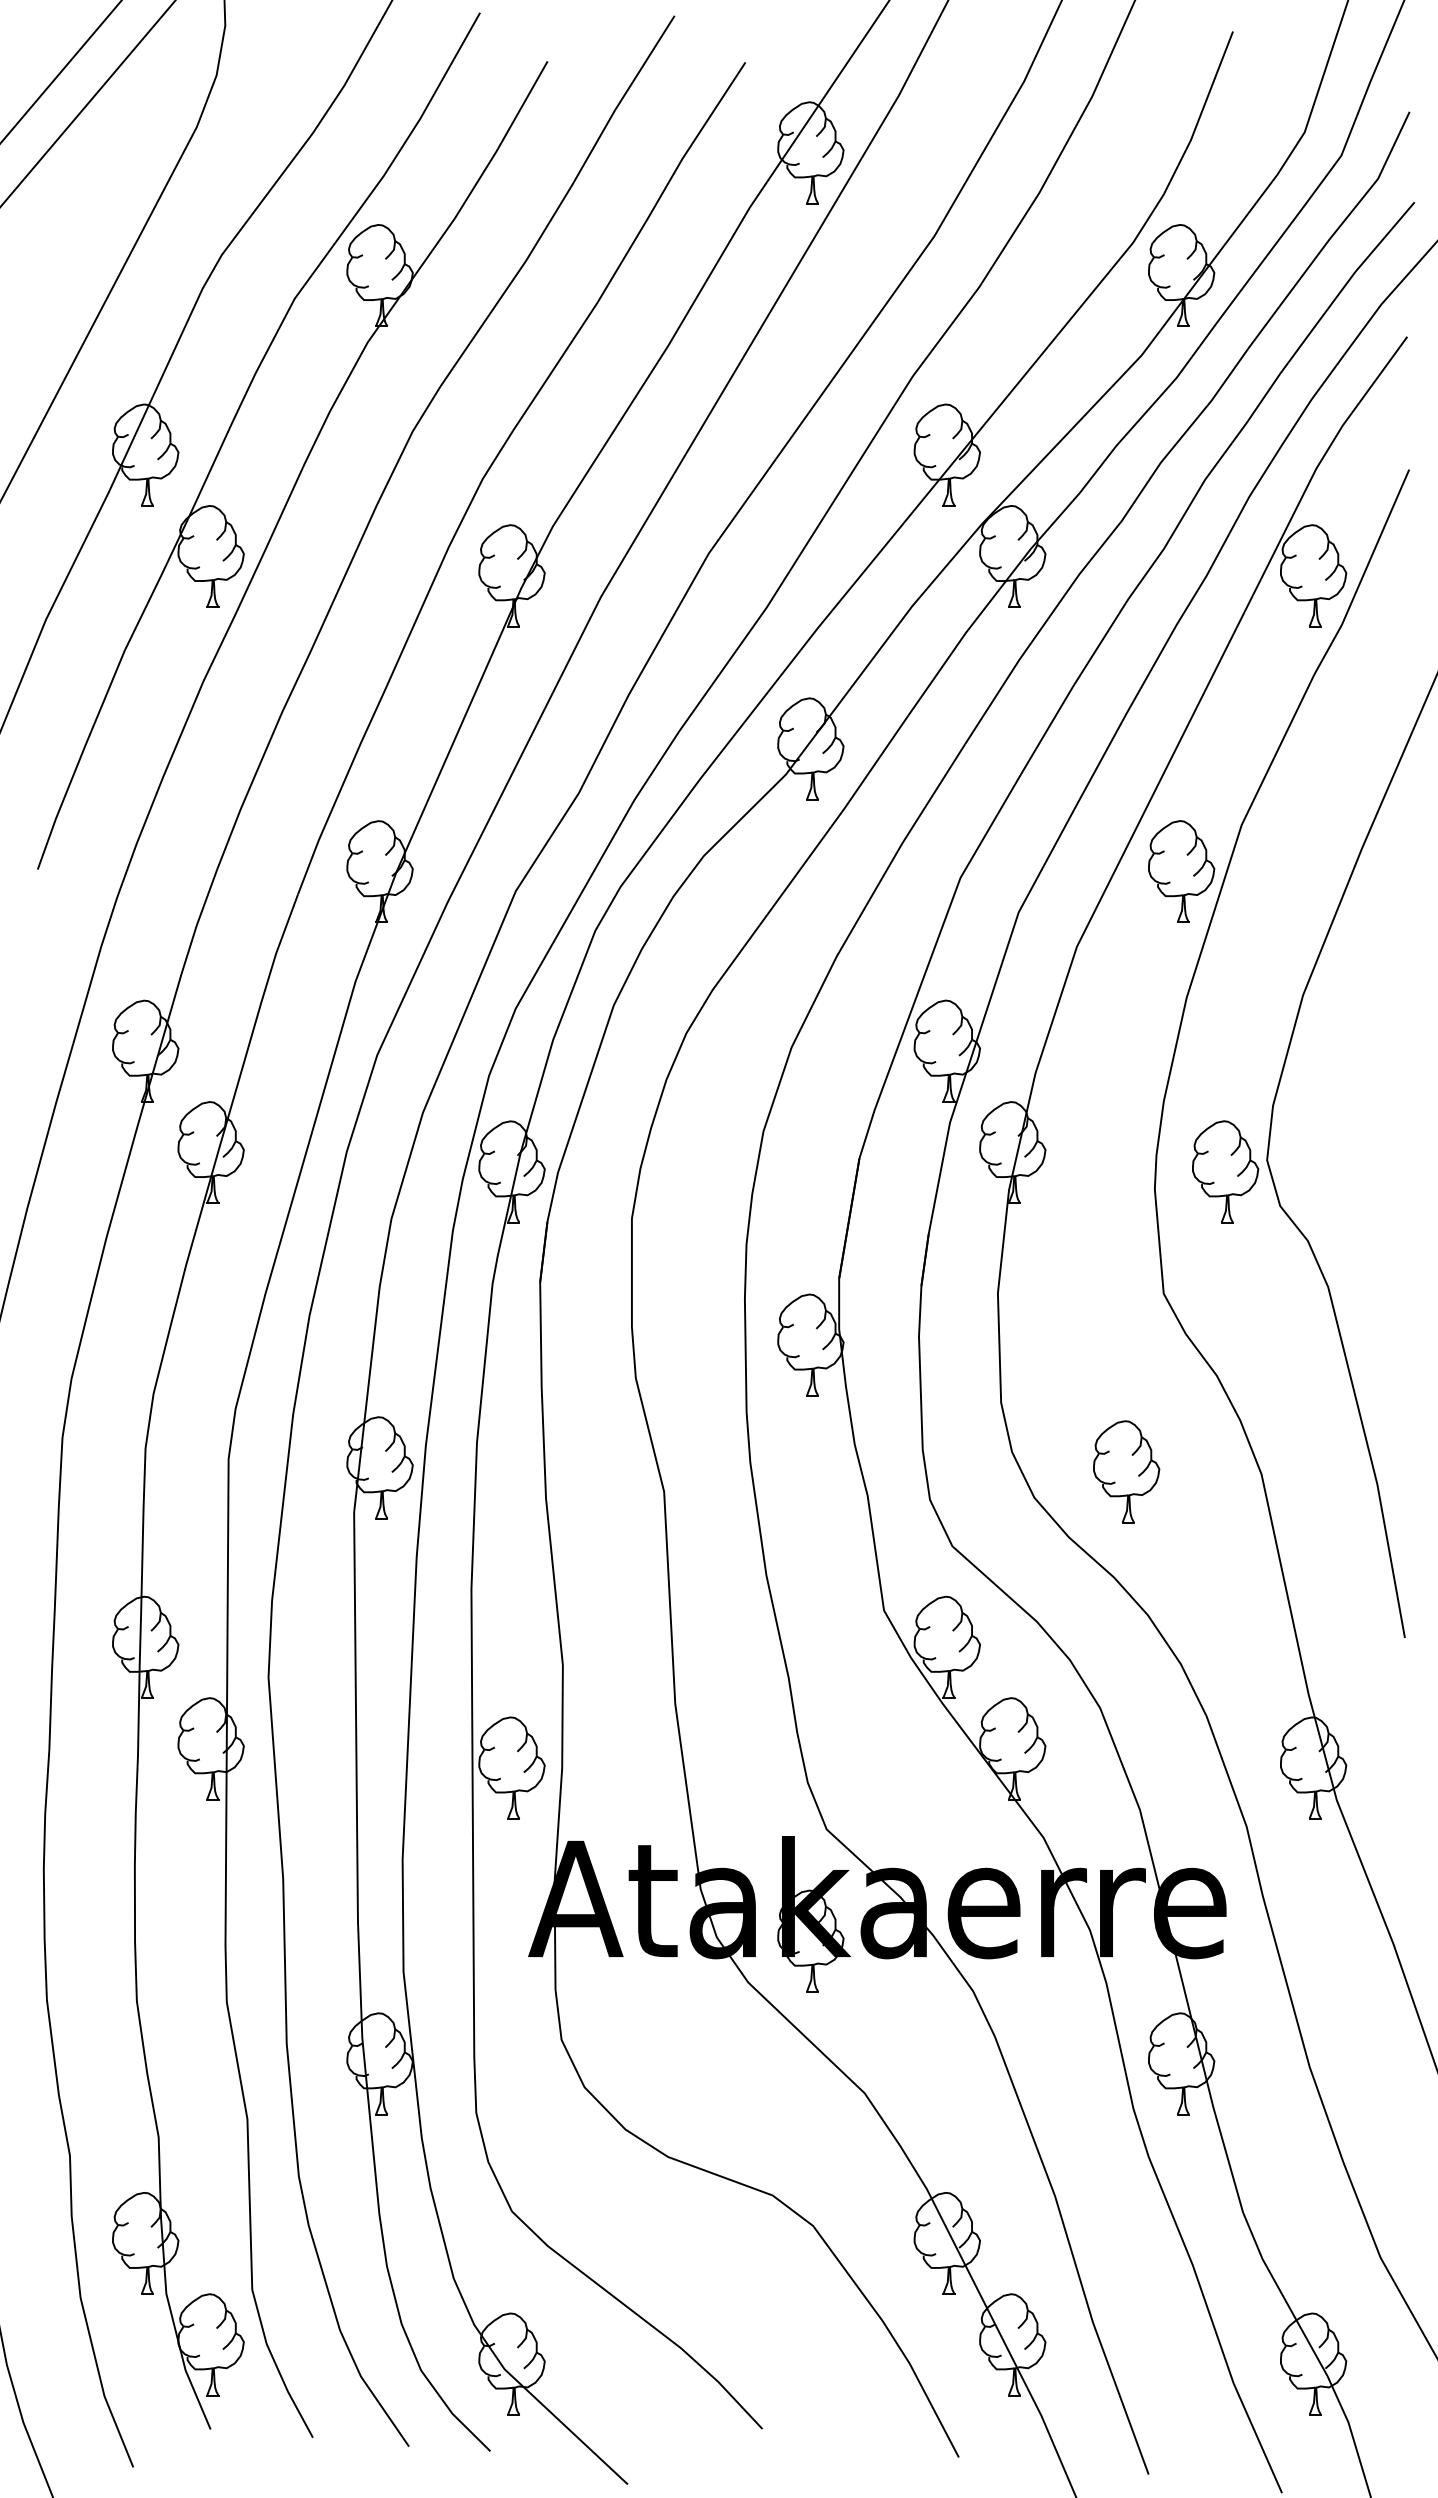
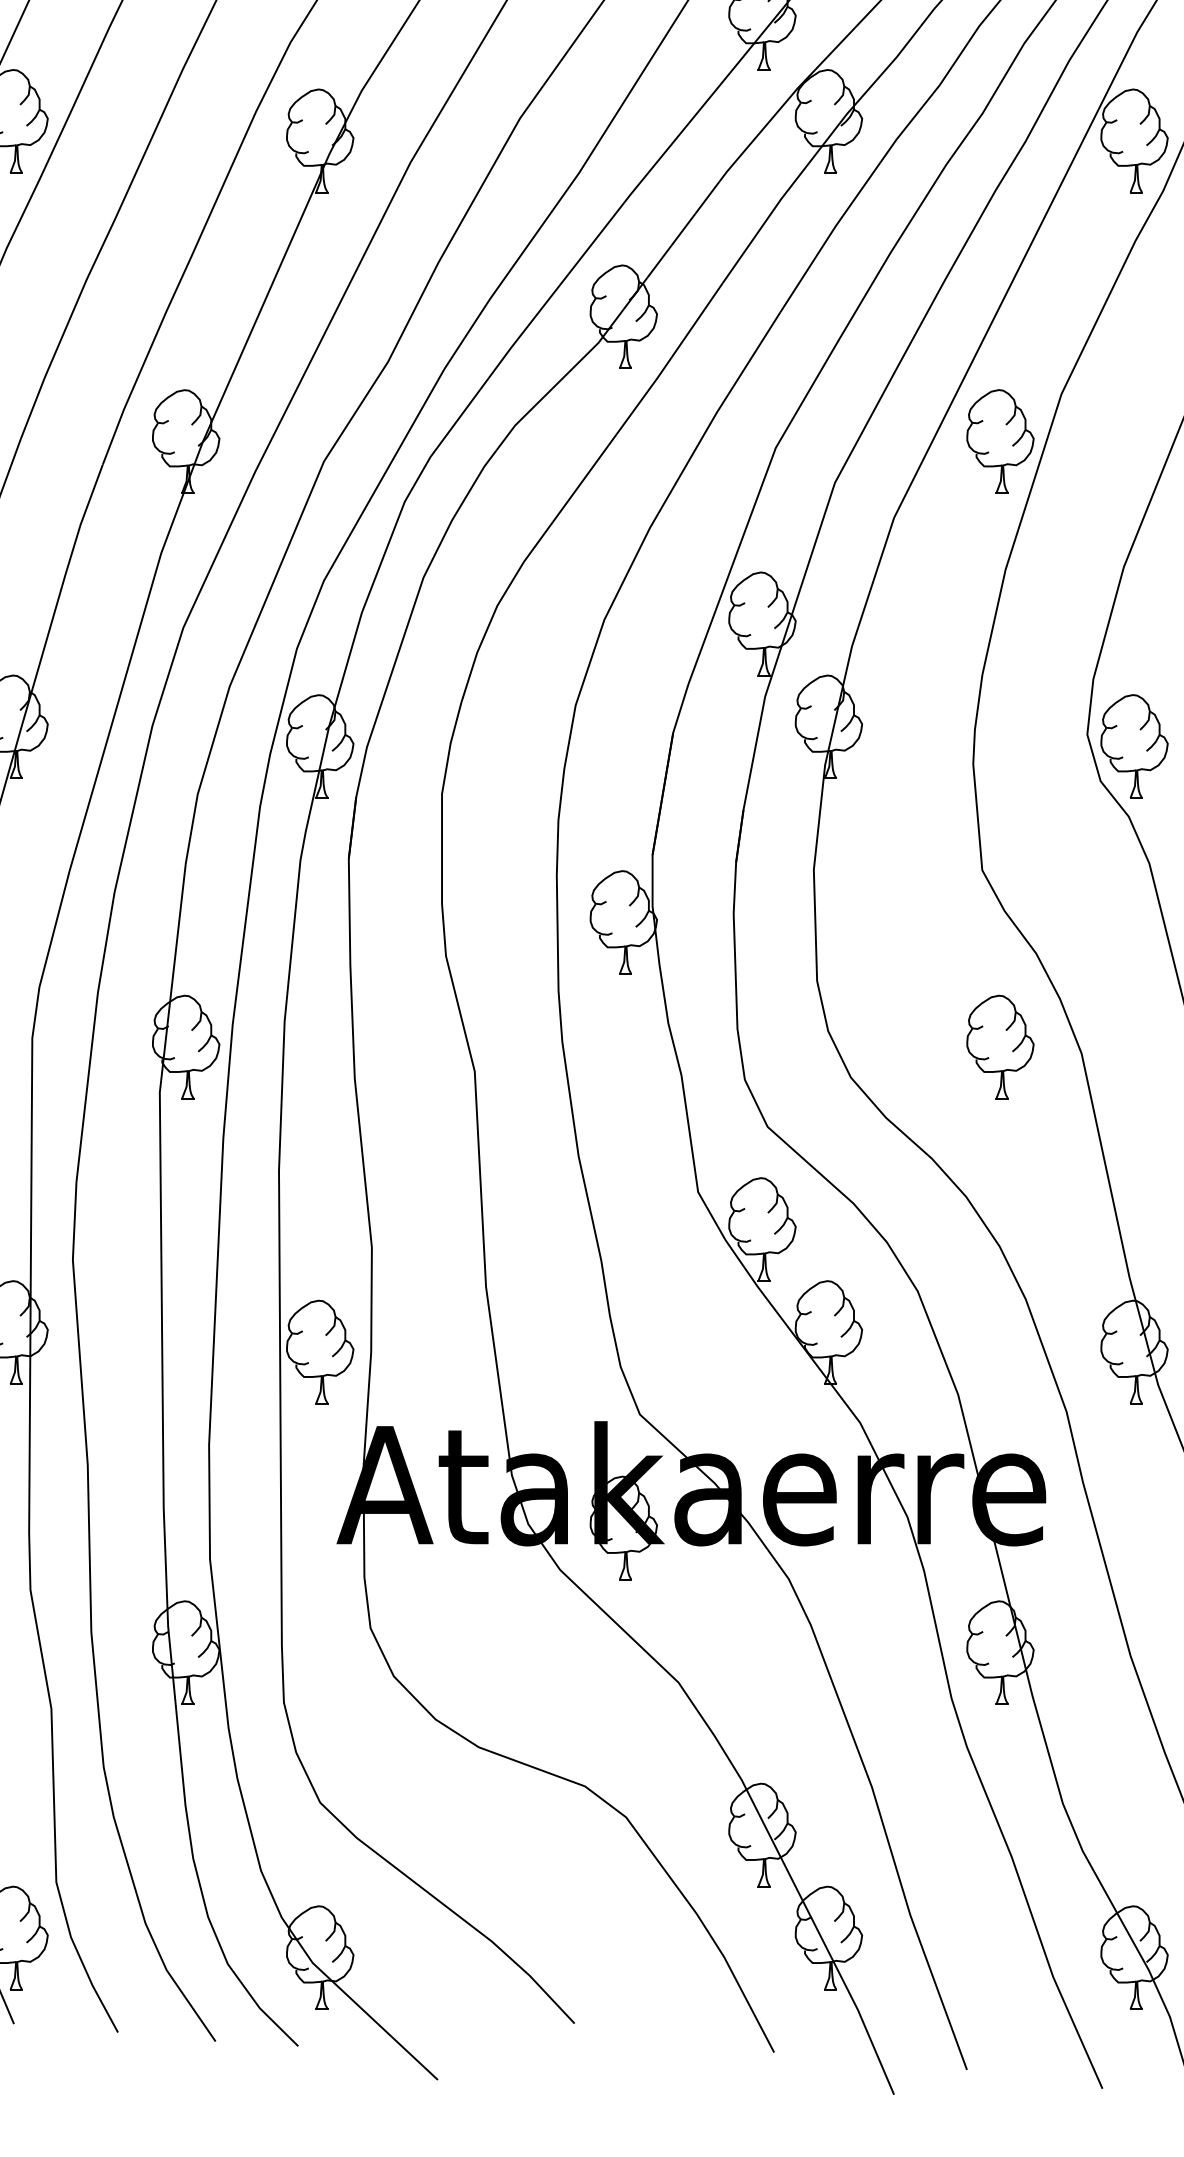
part: (1225, 1171) -> (1134, 746), moved
part: (1126, 1471) -> (1000, 1046), moved

